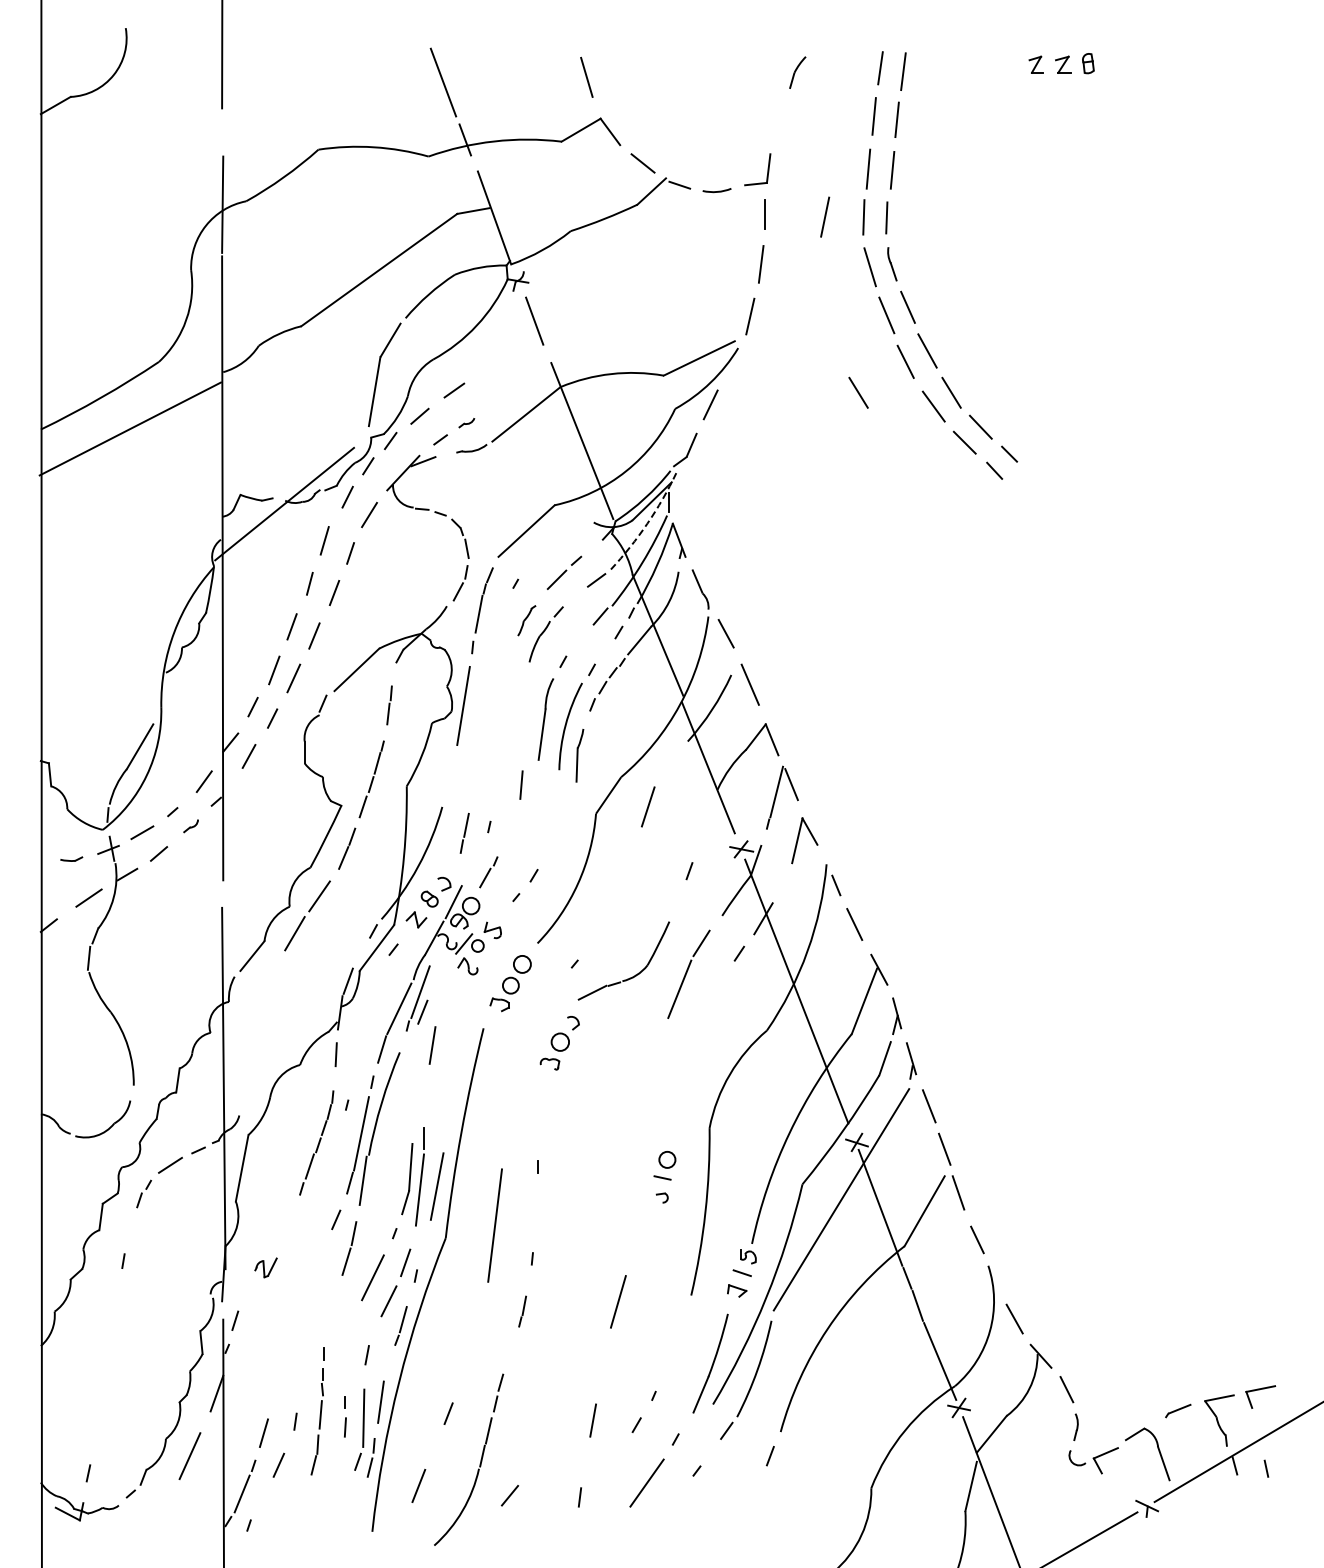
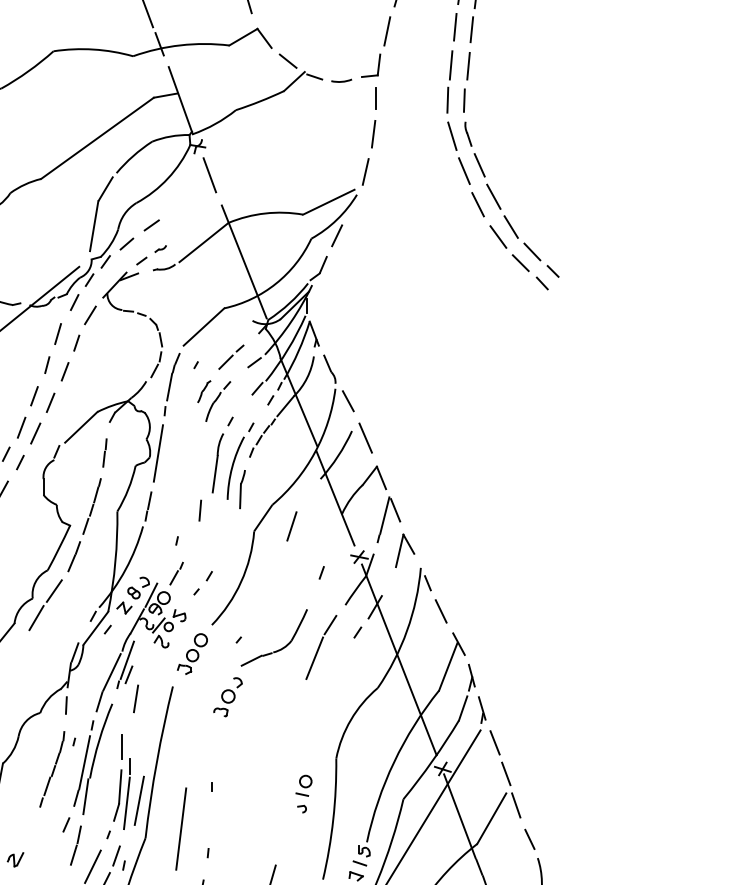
line: (825, 216) -> (387, 30), moved
line: (858, 392) -> (443, 226), removed
arc: (647, 523) -> (291, 321), dashed -> solid
line: (464, 832) -> (148, 505), moved
line: (413, 1111) -> (122, 746), added

